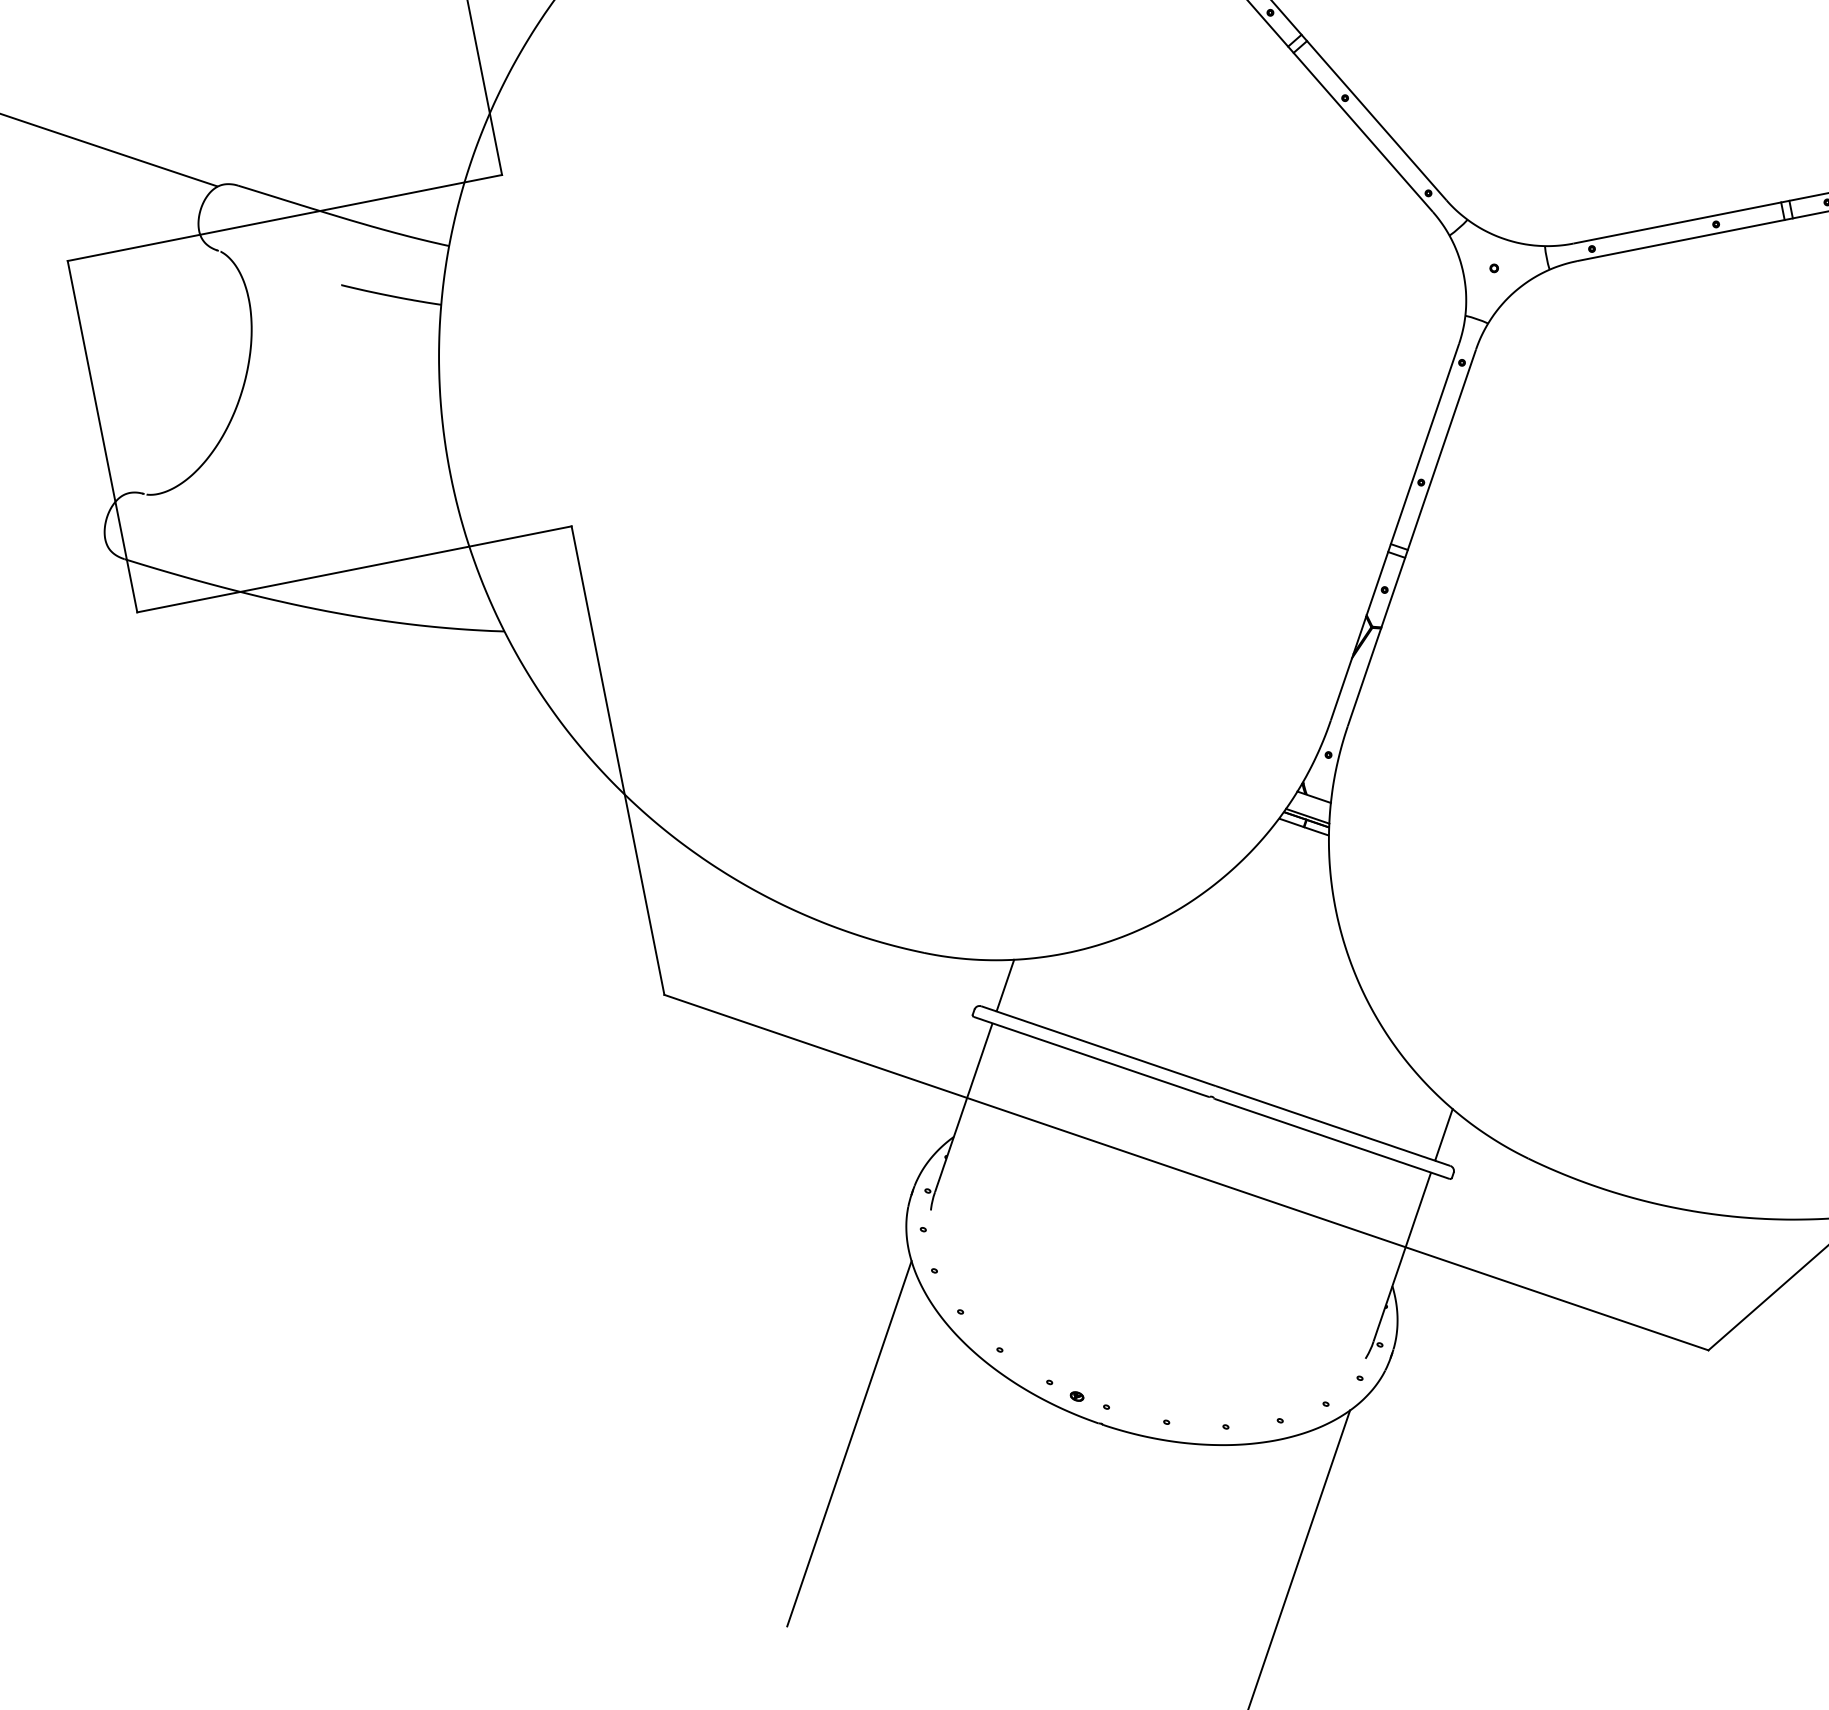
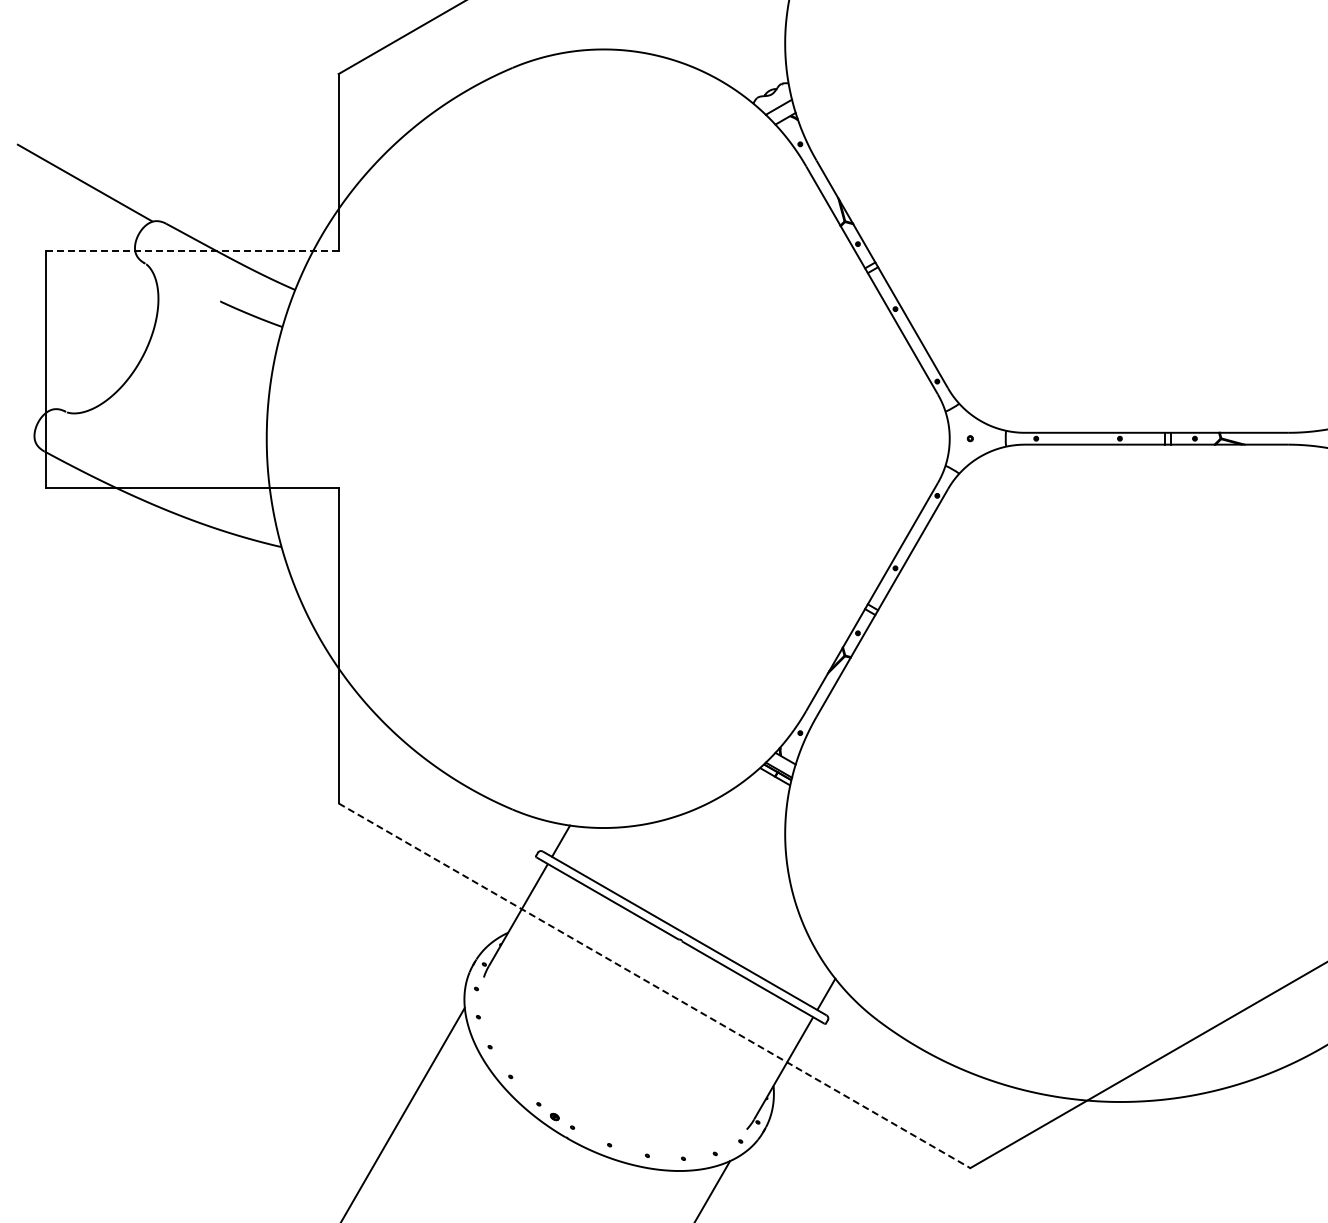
line: (283, 217) -> (191, 250), solid -> dashed
line: (1186, 1172) -> (654, 985), solid -> dashed

